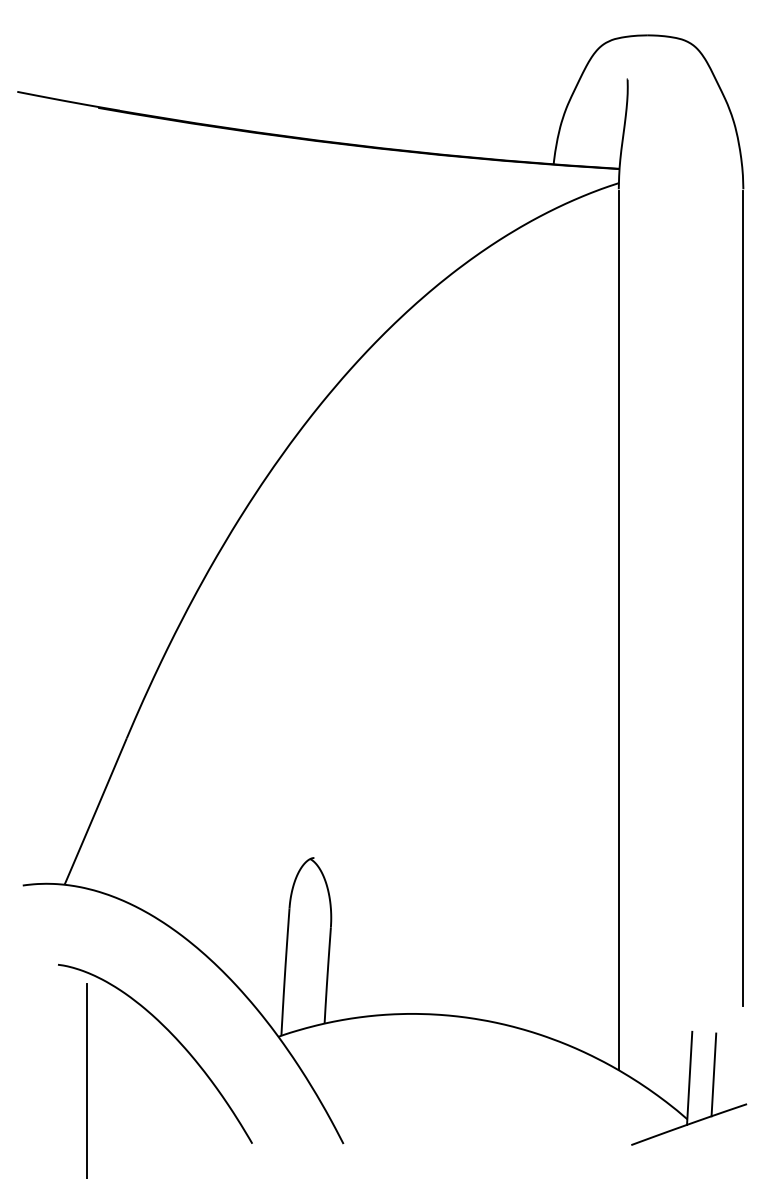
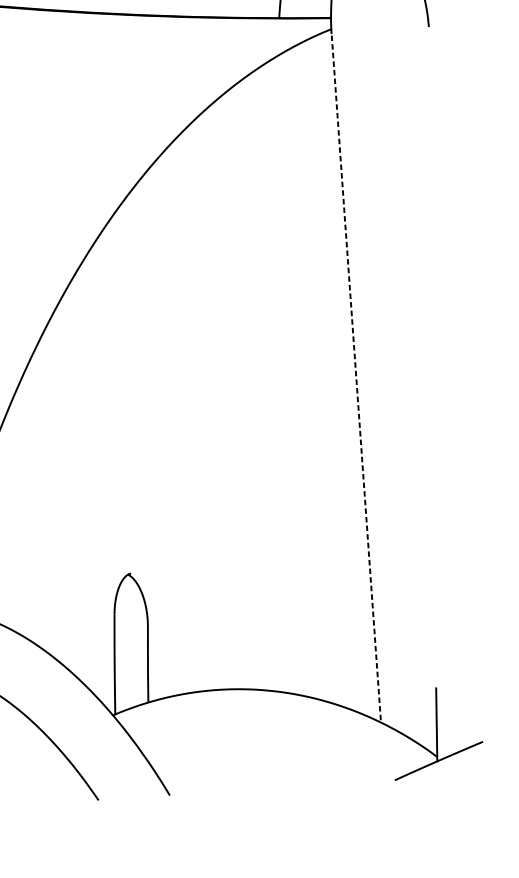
line: (743, 598) -> (451, 346), removed
line: (618, 630) -> (356, 378), solid -> dashed
line: (713, 1074) -> (455, 720), removed

